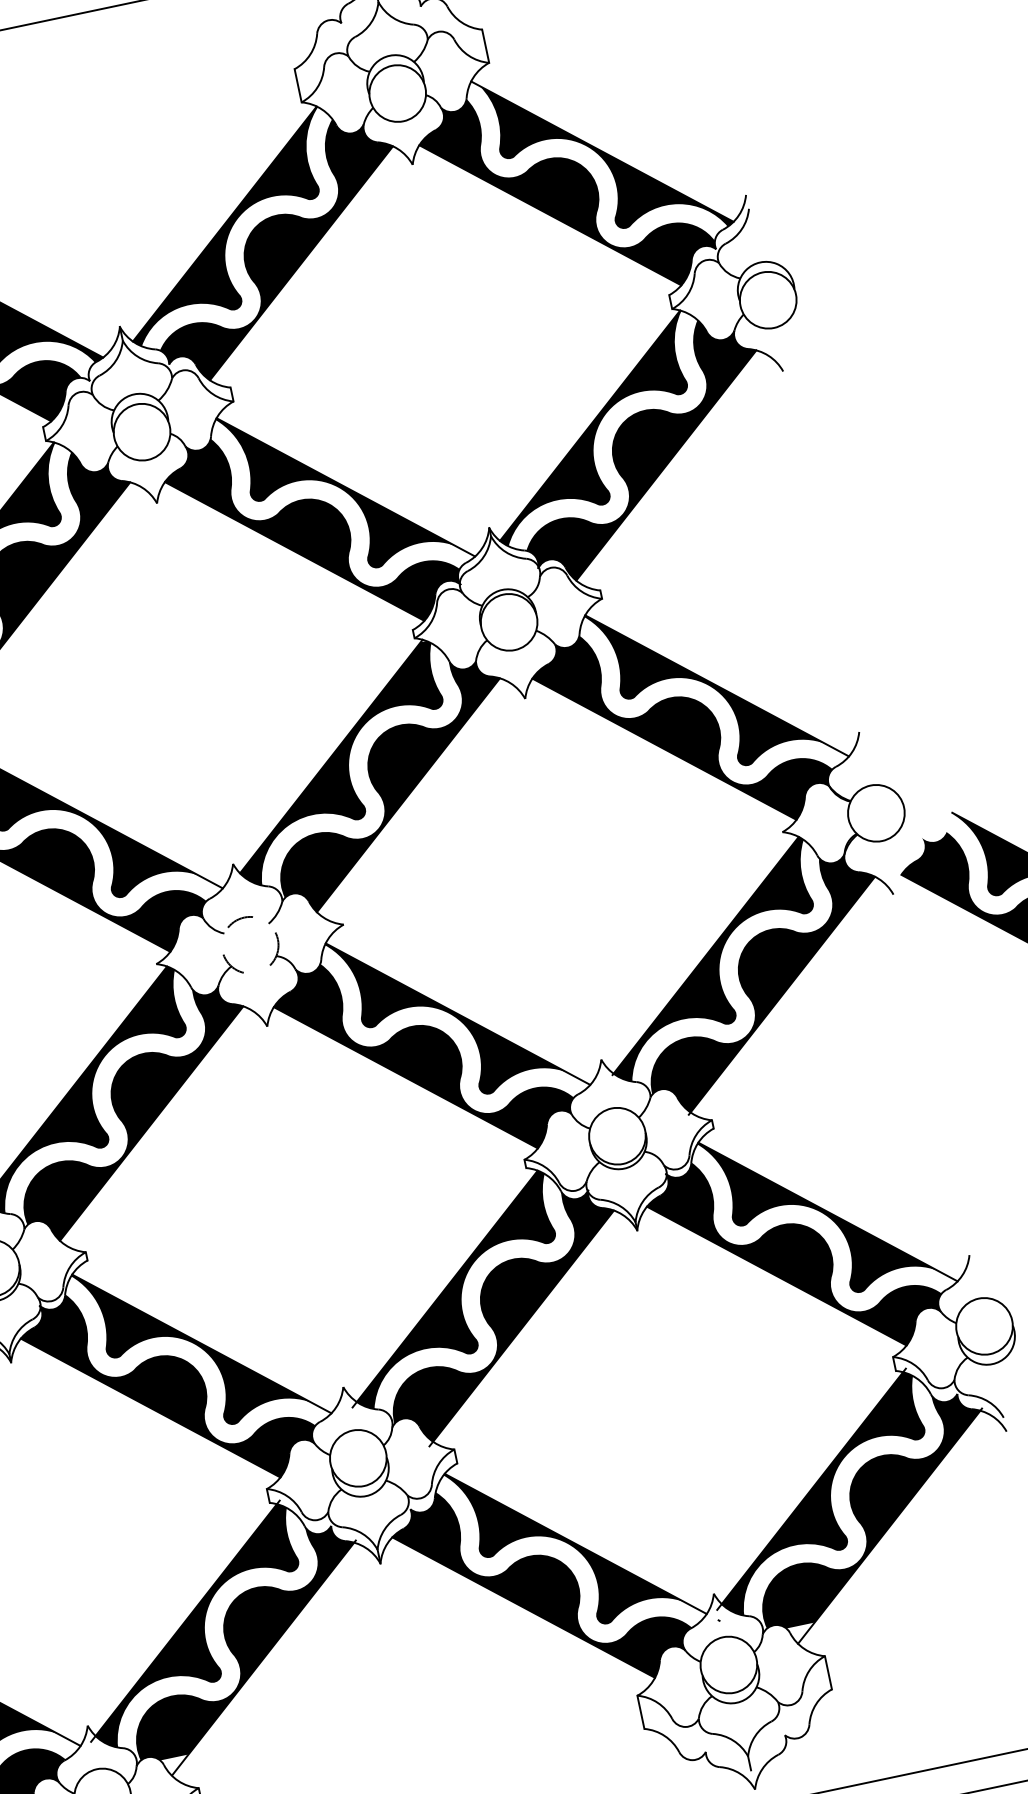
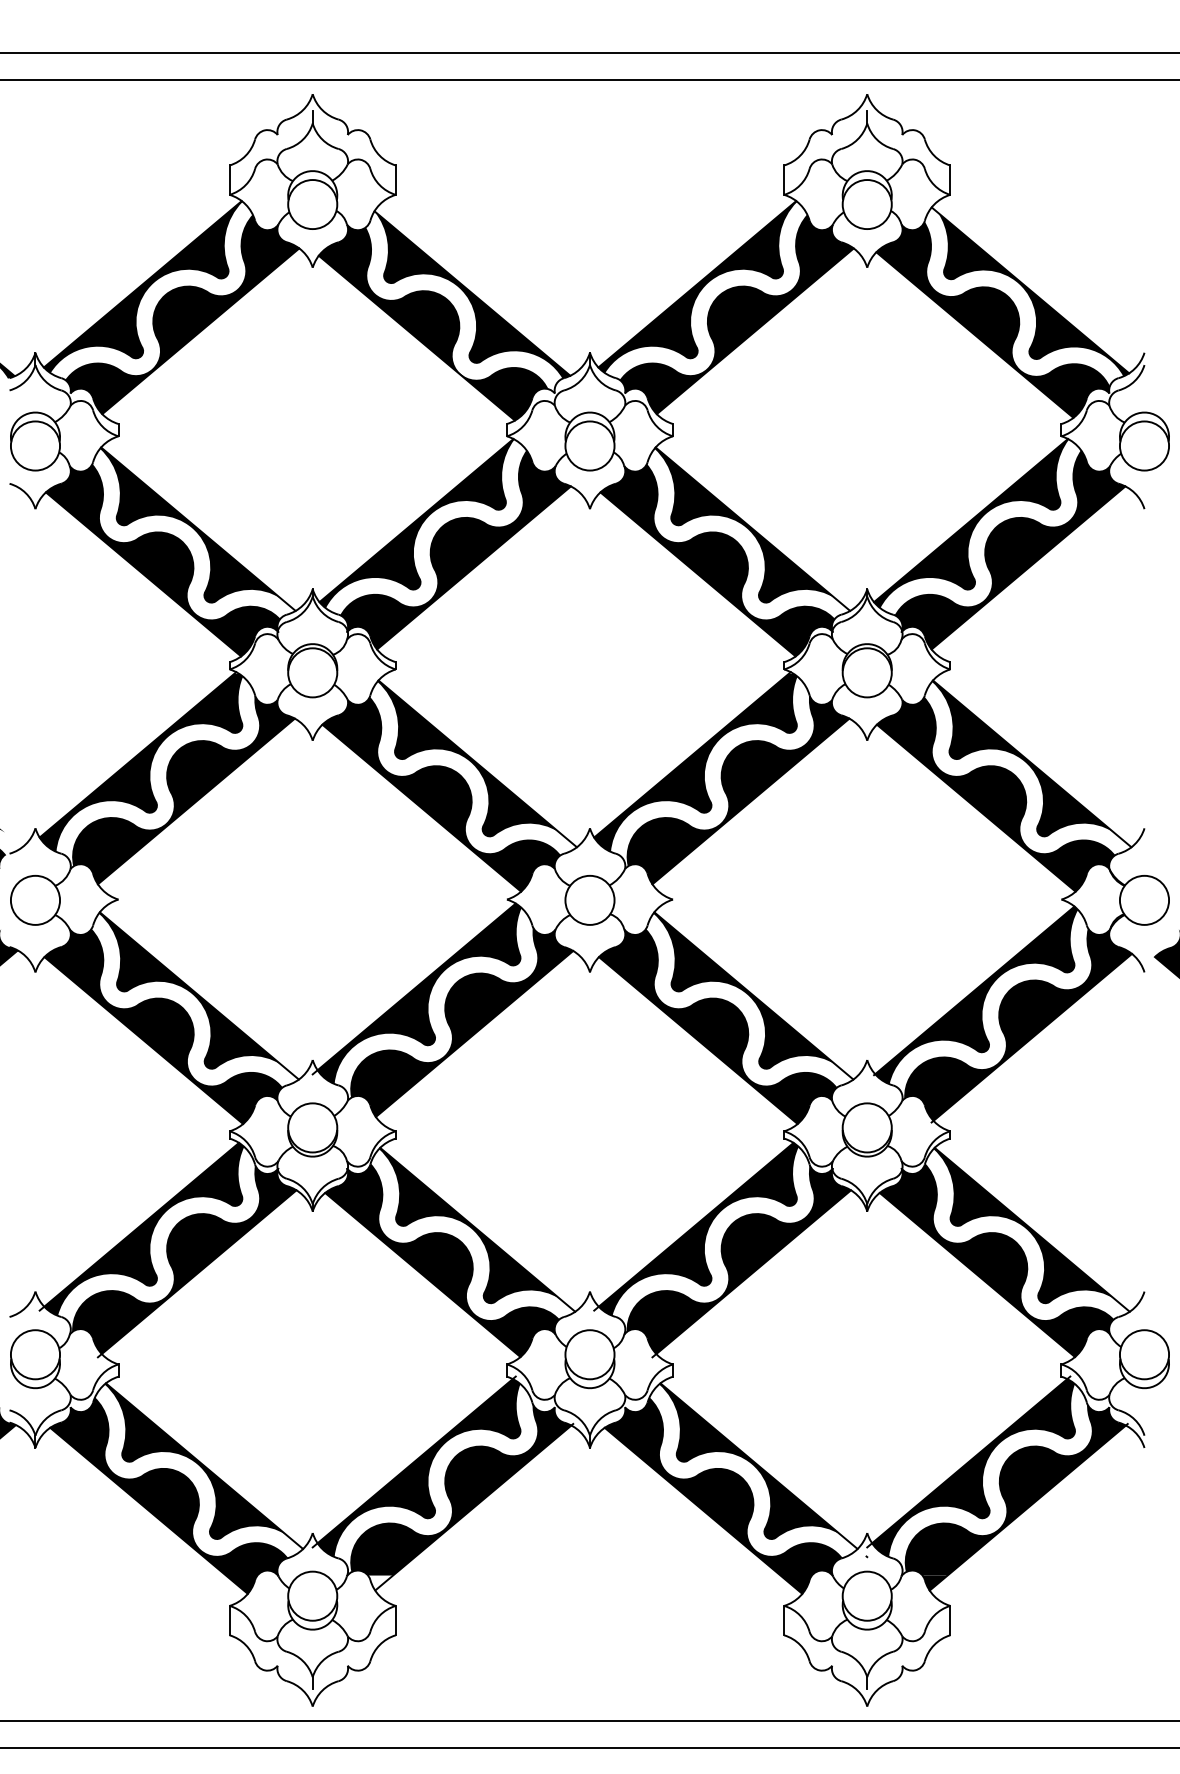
circle: (249, 944) -> (589, 899), dashed -> solid
fill: (801, 1633) -> (934, 1582), added

